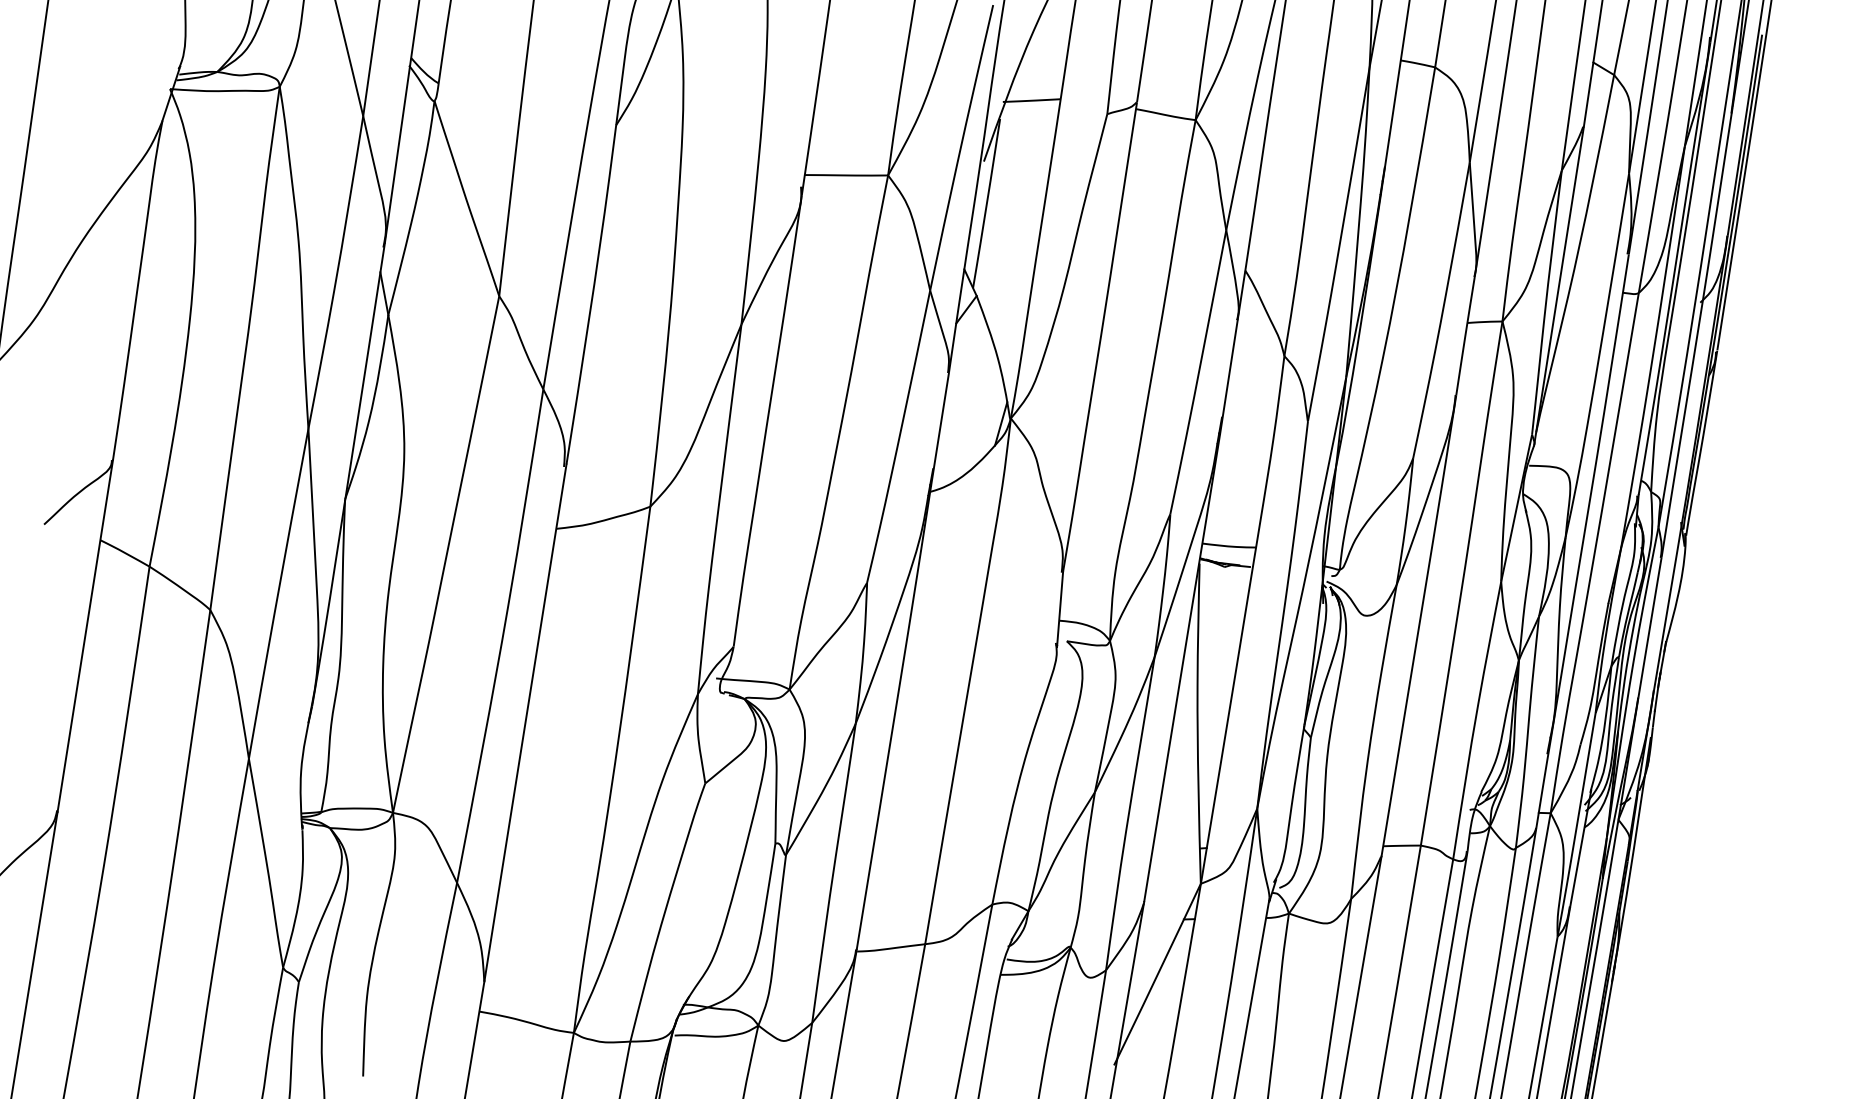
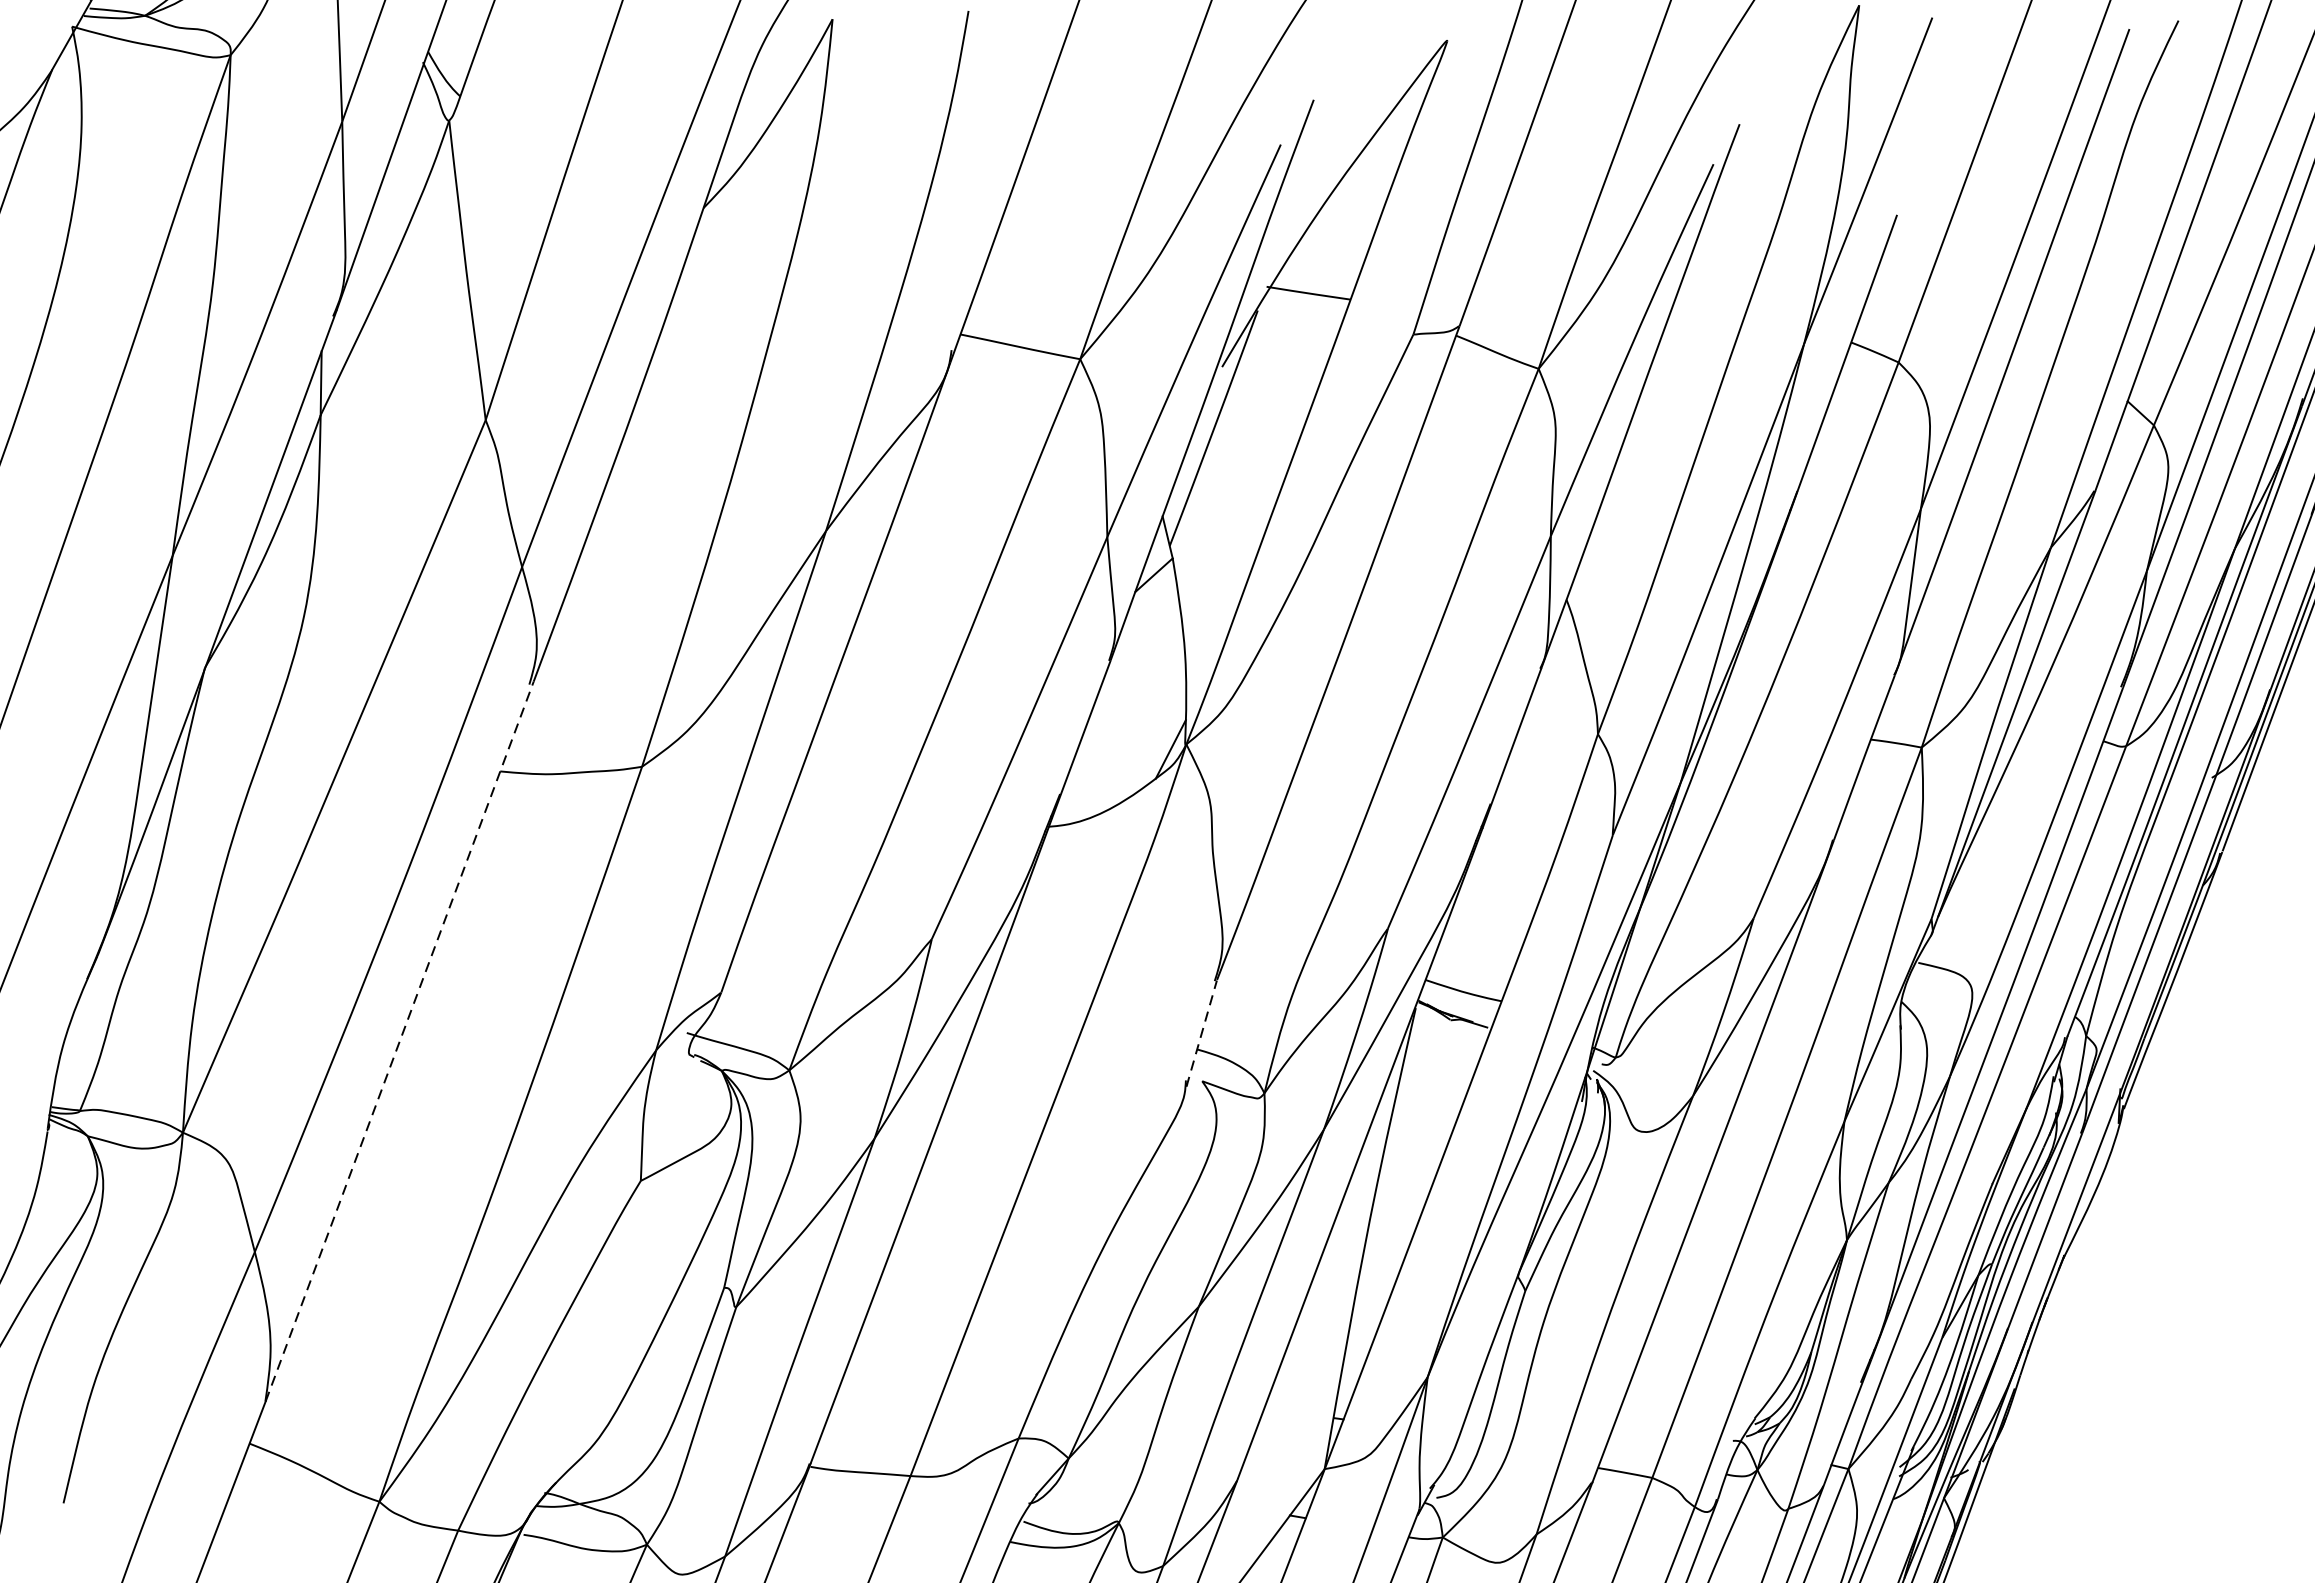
line: (1060, 609) -> (1202, 1033), solid -> dashed
line: (525, 722) -> (399, 1041), solid -> dashed

